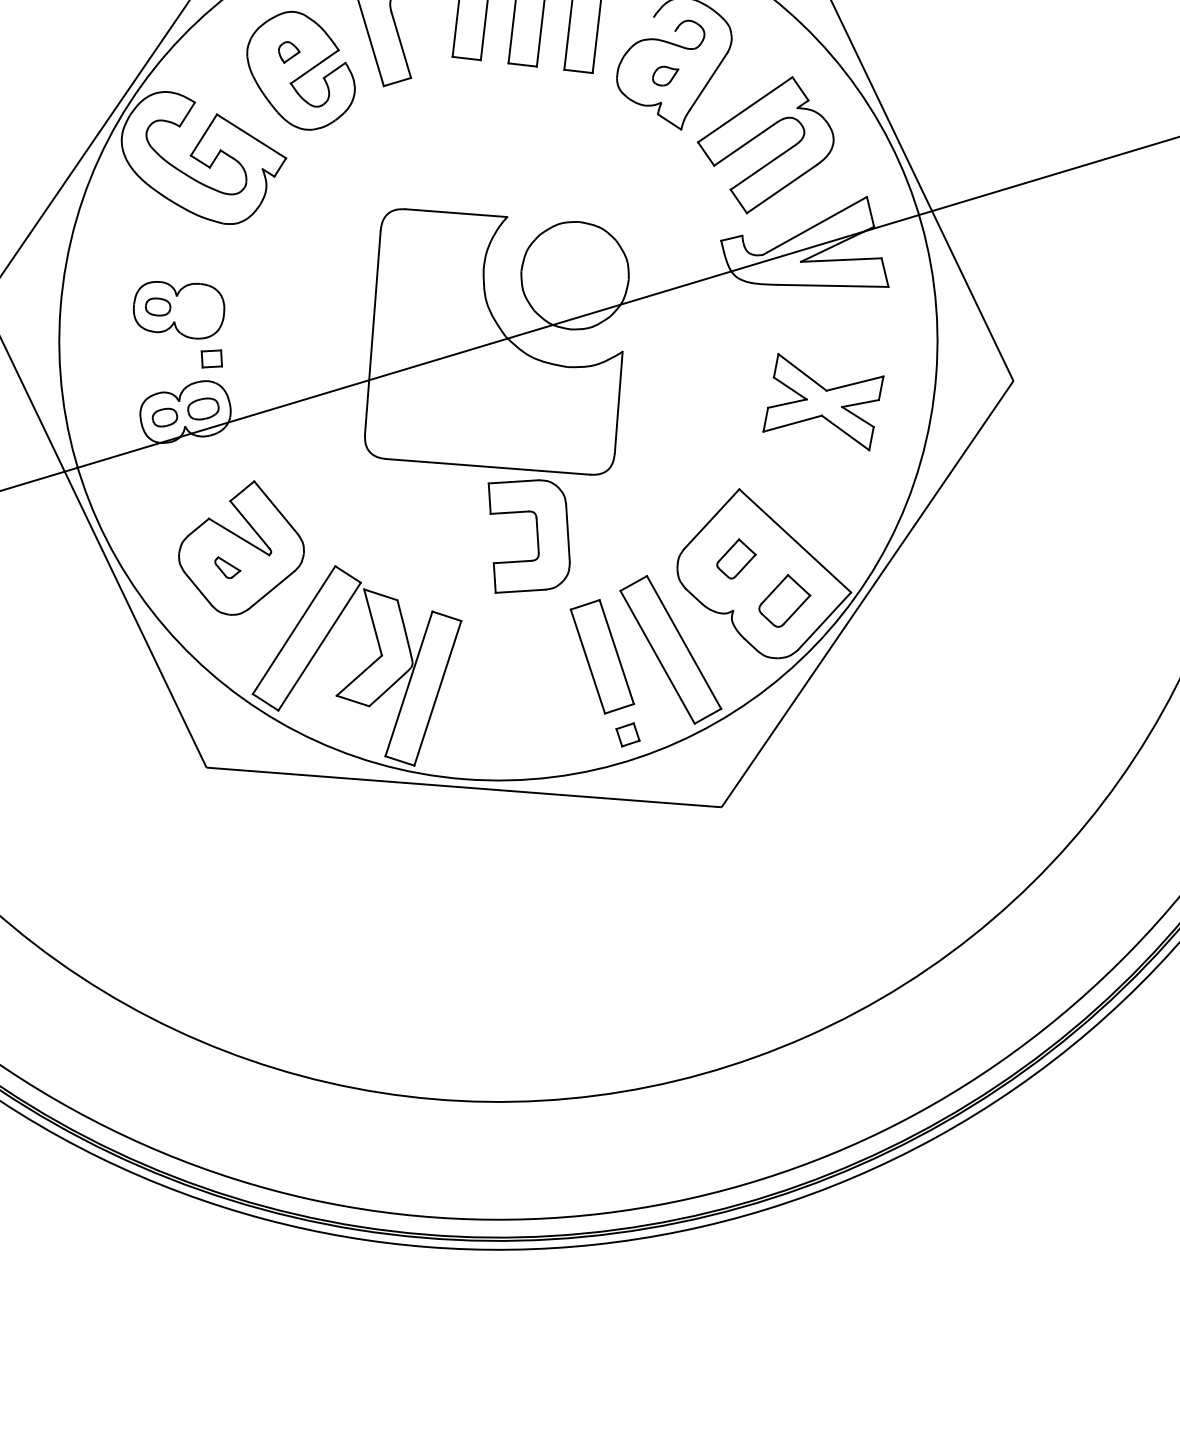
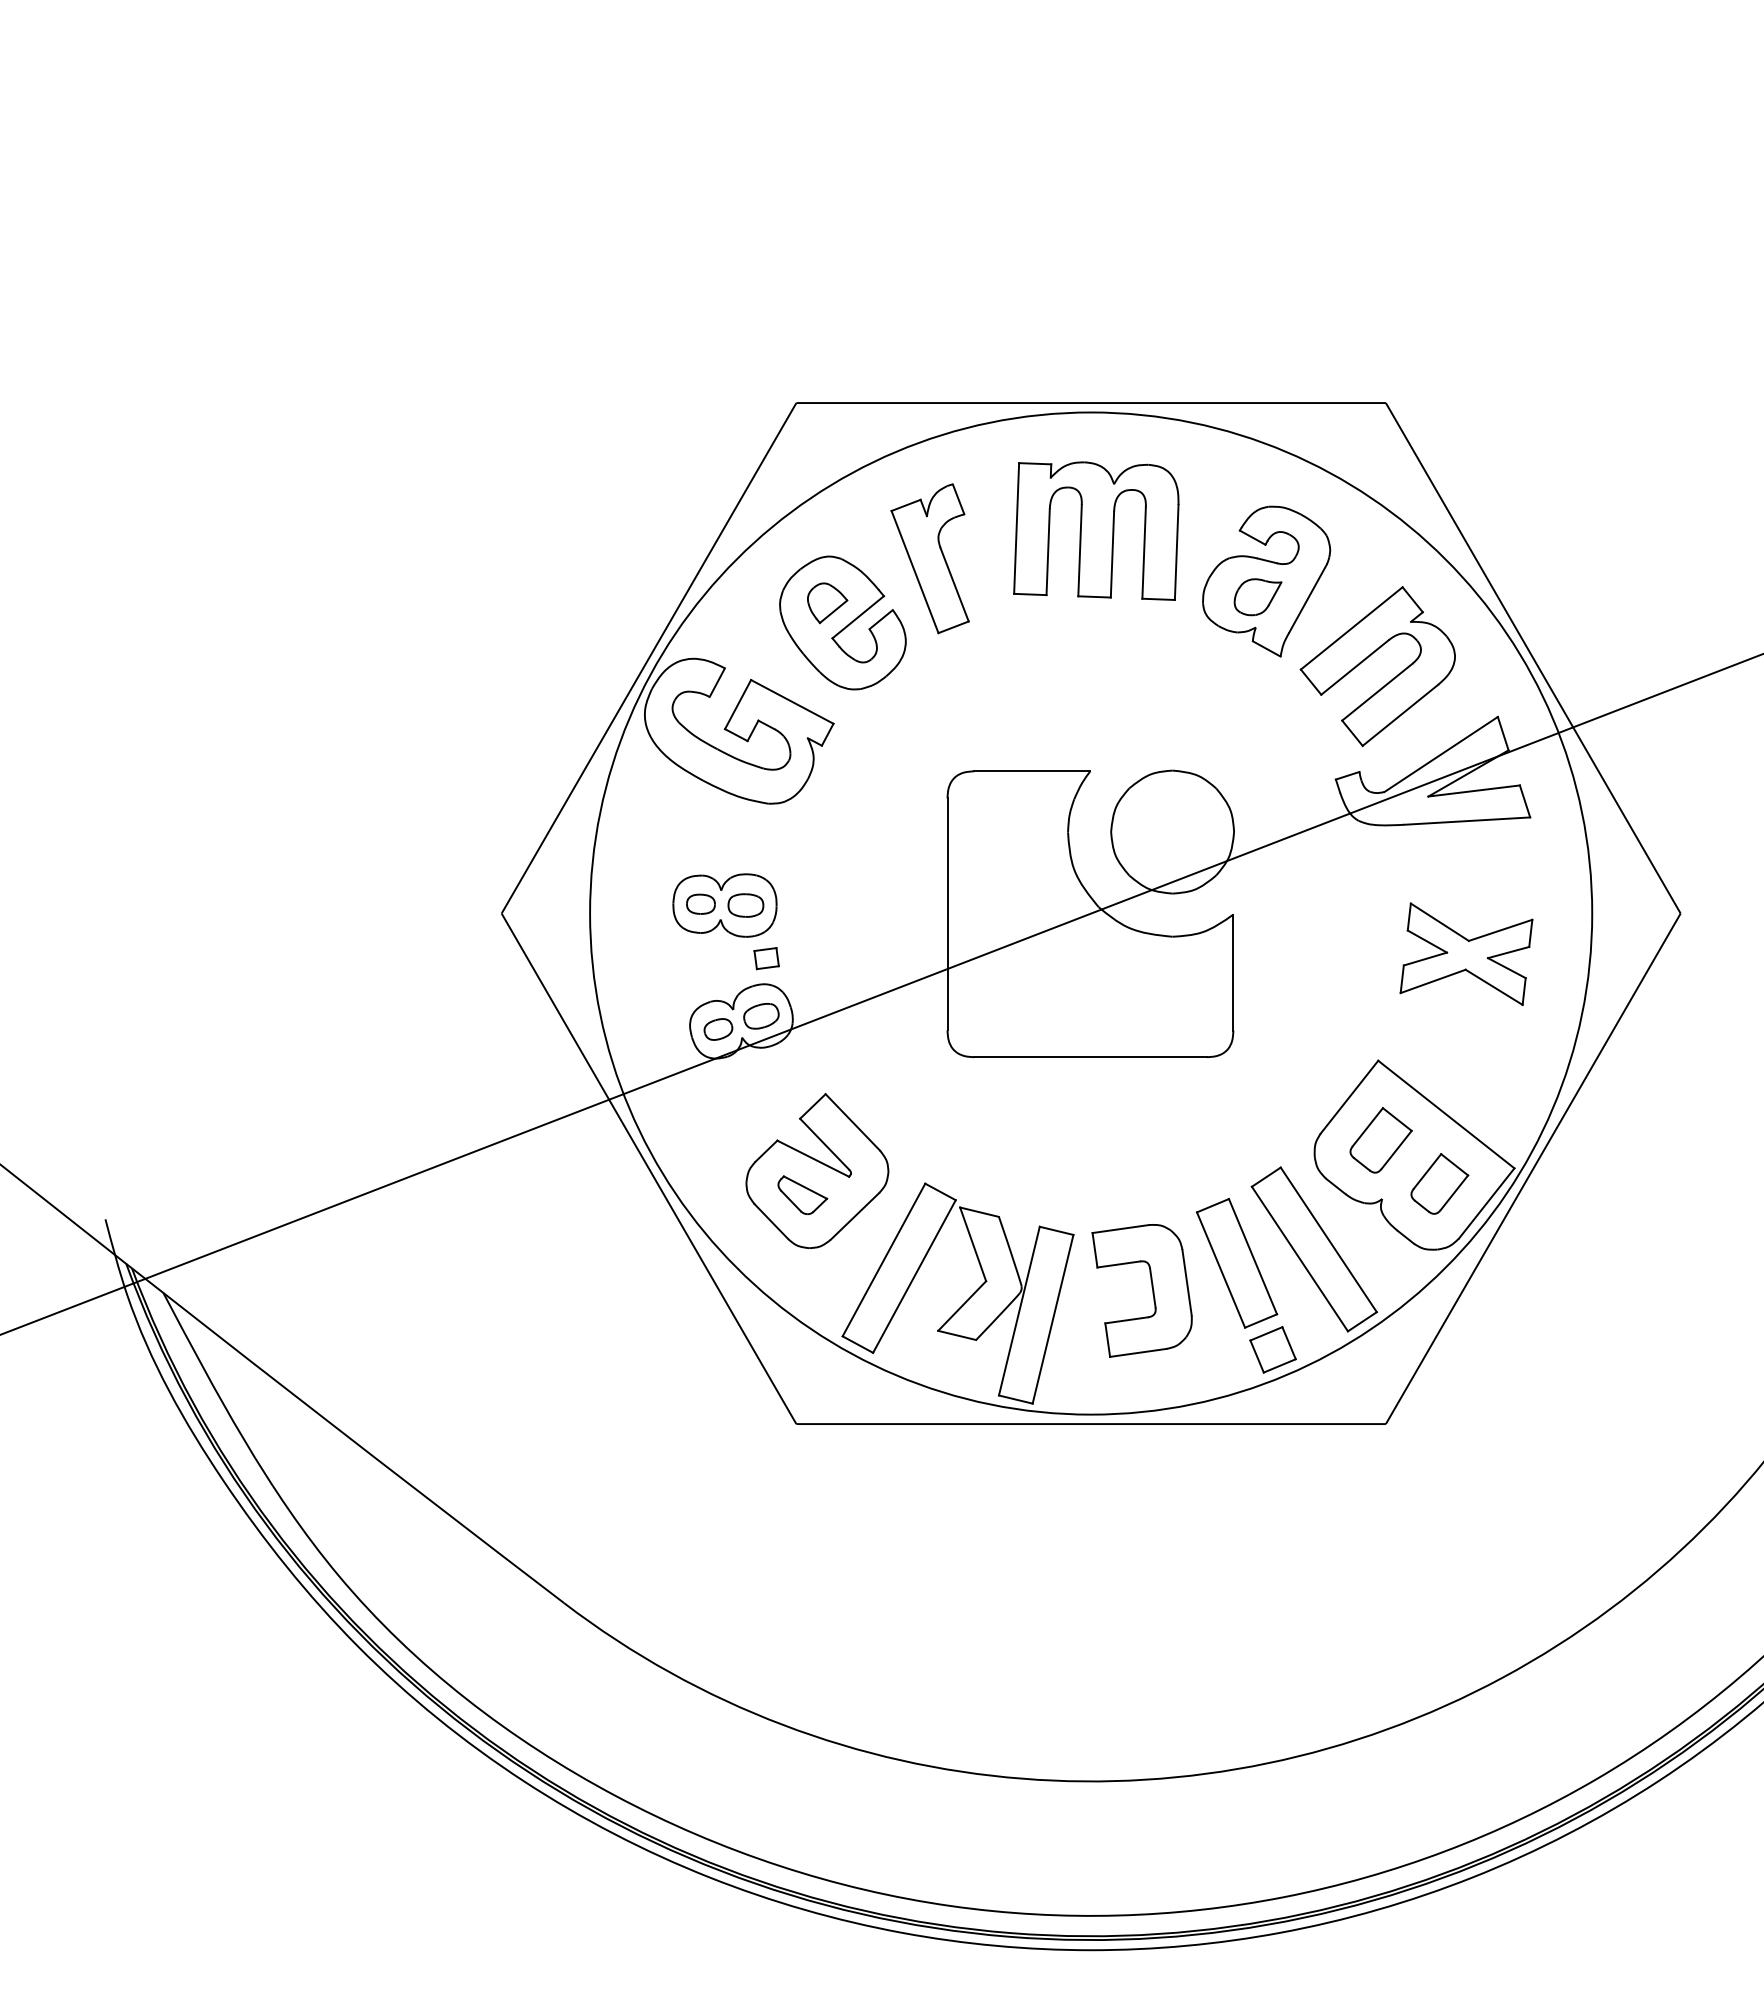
line: (664, 23) -> (1252, 537), added
part: (288, 52) -> (827, 603), size x1.67
part: (665, 76) -> (1257, 597), size x1.67
part: (196, 311) -> (745, 905), added
part: (536, 535) -> (1151, 1287), moved
part: (735, 559) -> (1380, 1140), size x1.43
part: (227, 567) -> (802, 1194), size x1.67
part: (627, 734) -> (1272, 1349), size x1.67

